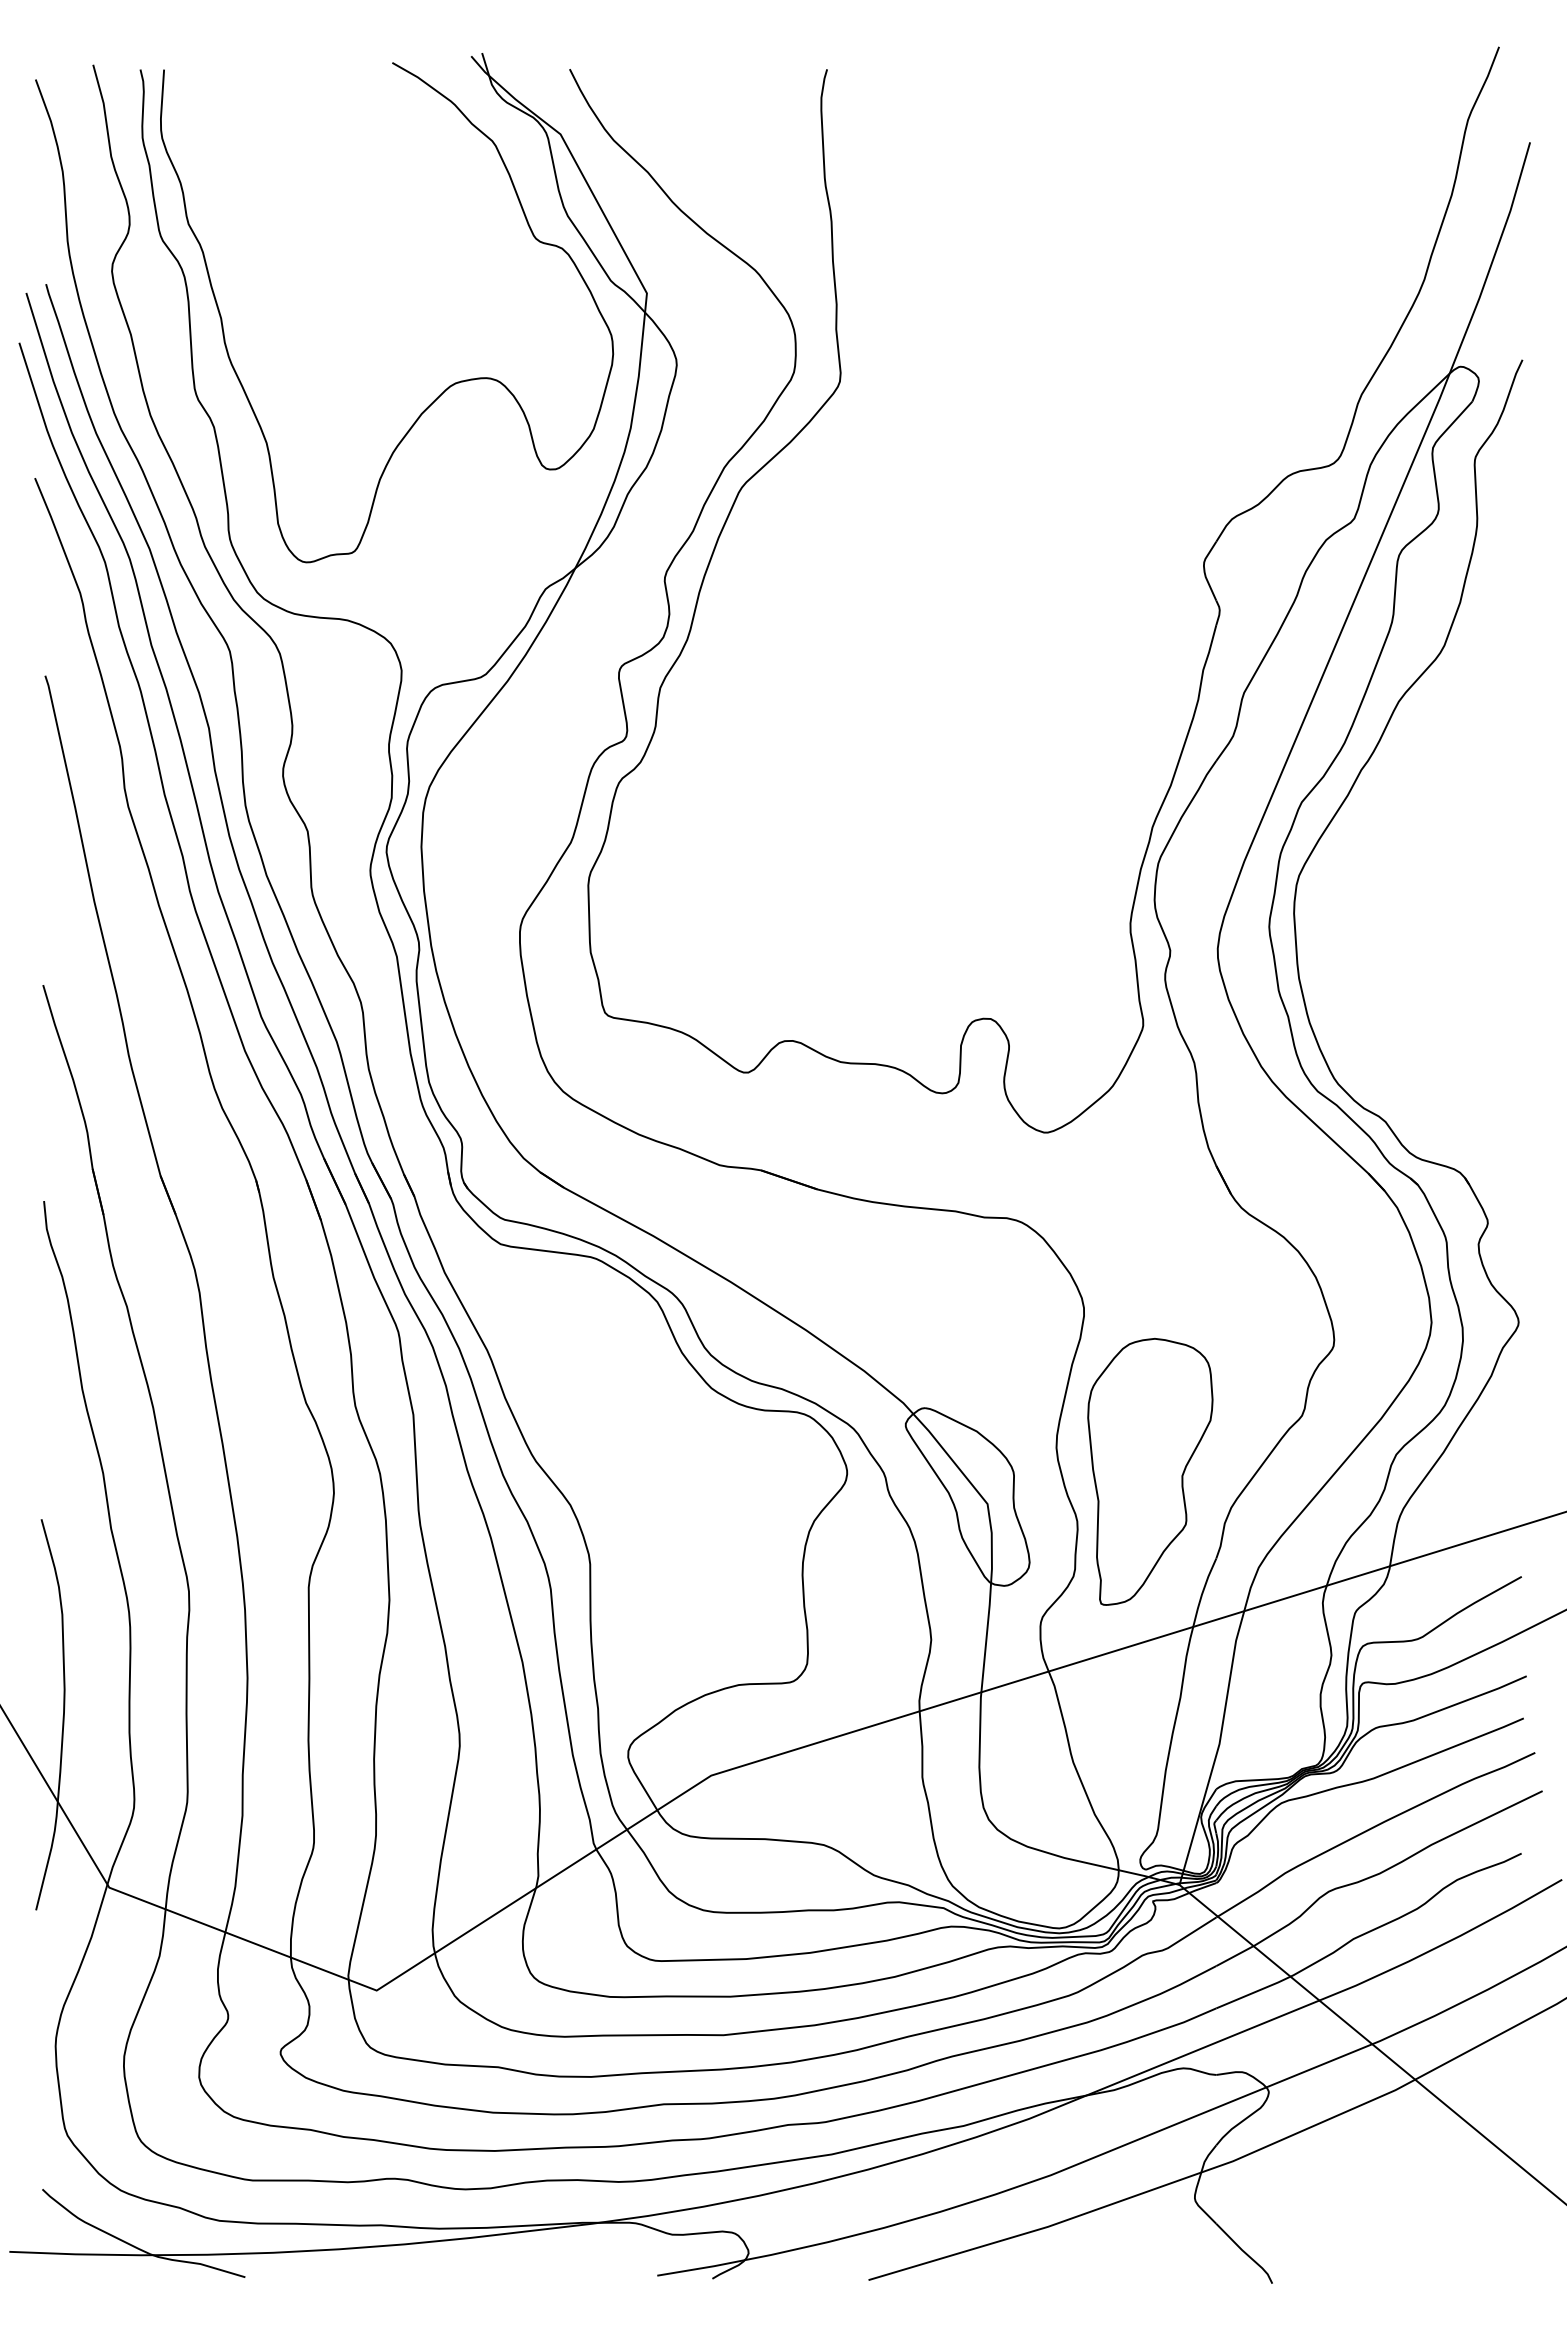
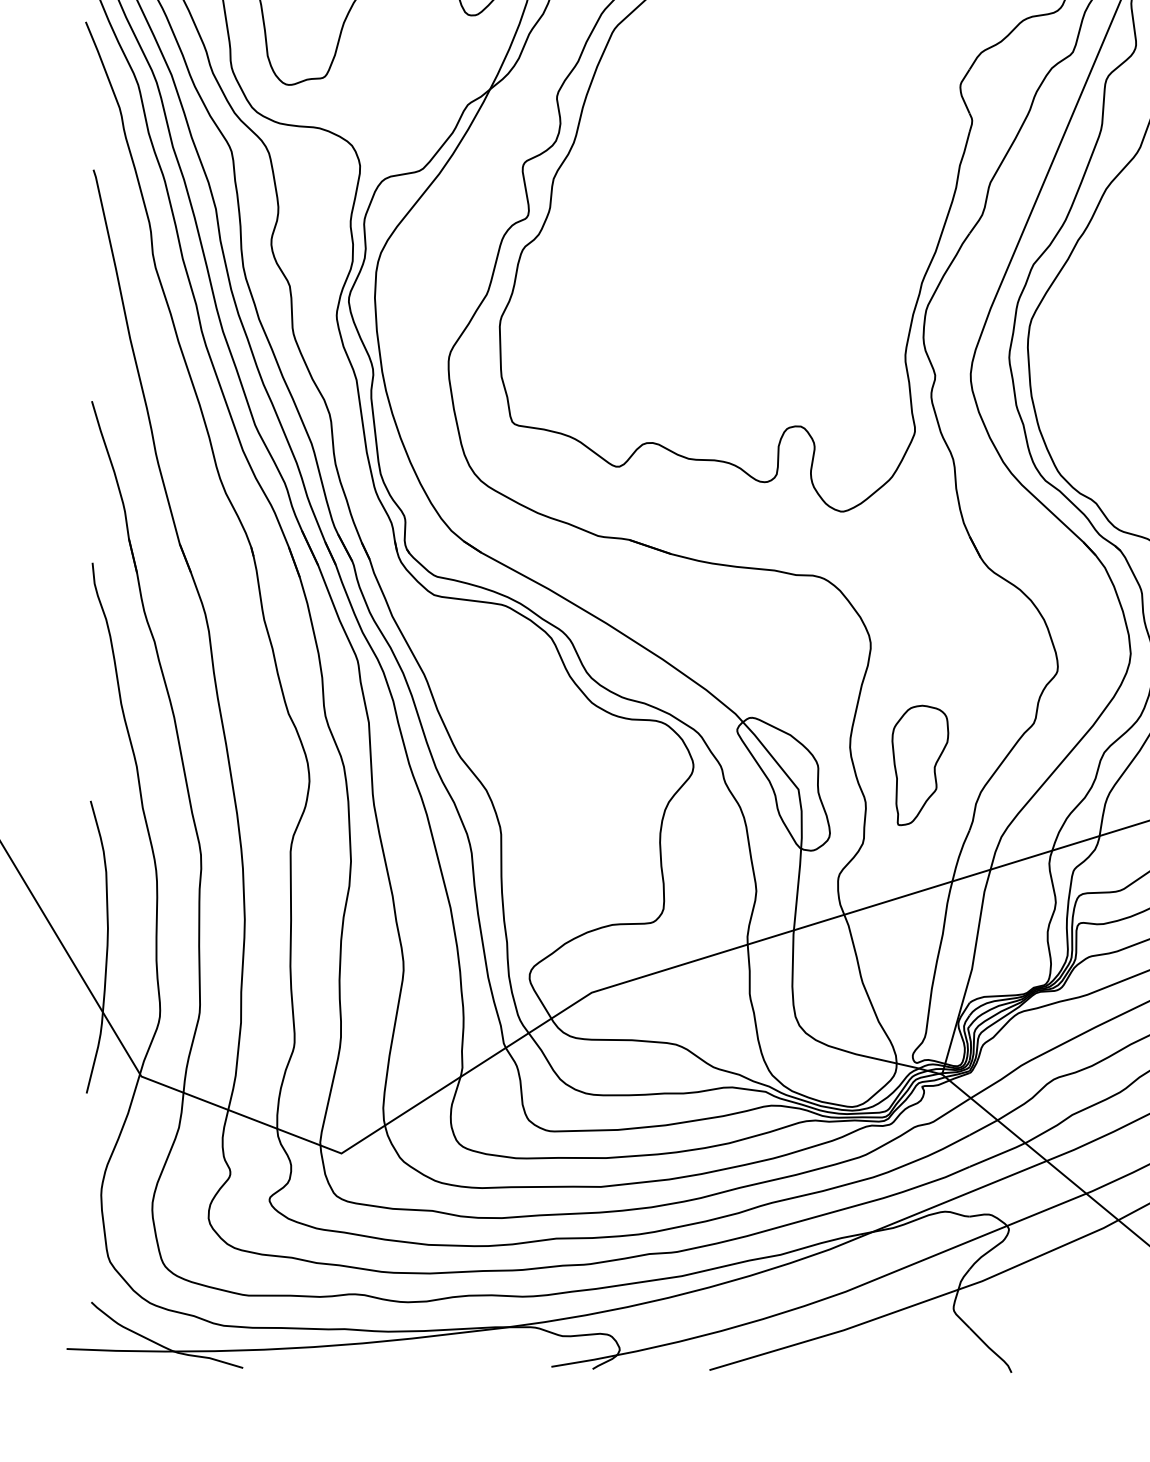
part: (1150, 1471) -> (920, 765), size x0.6

